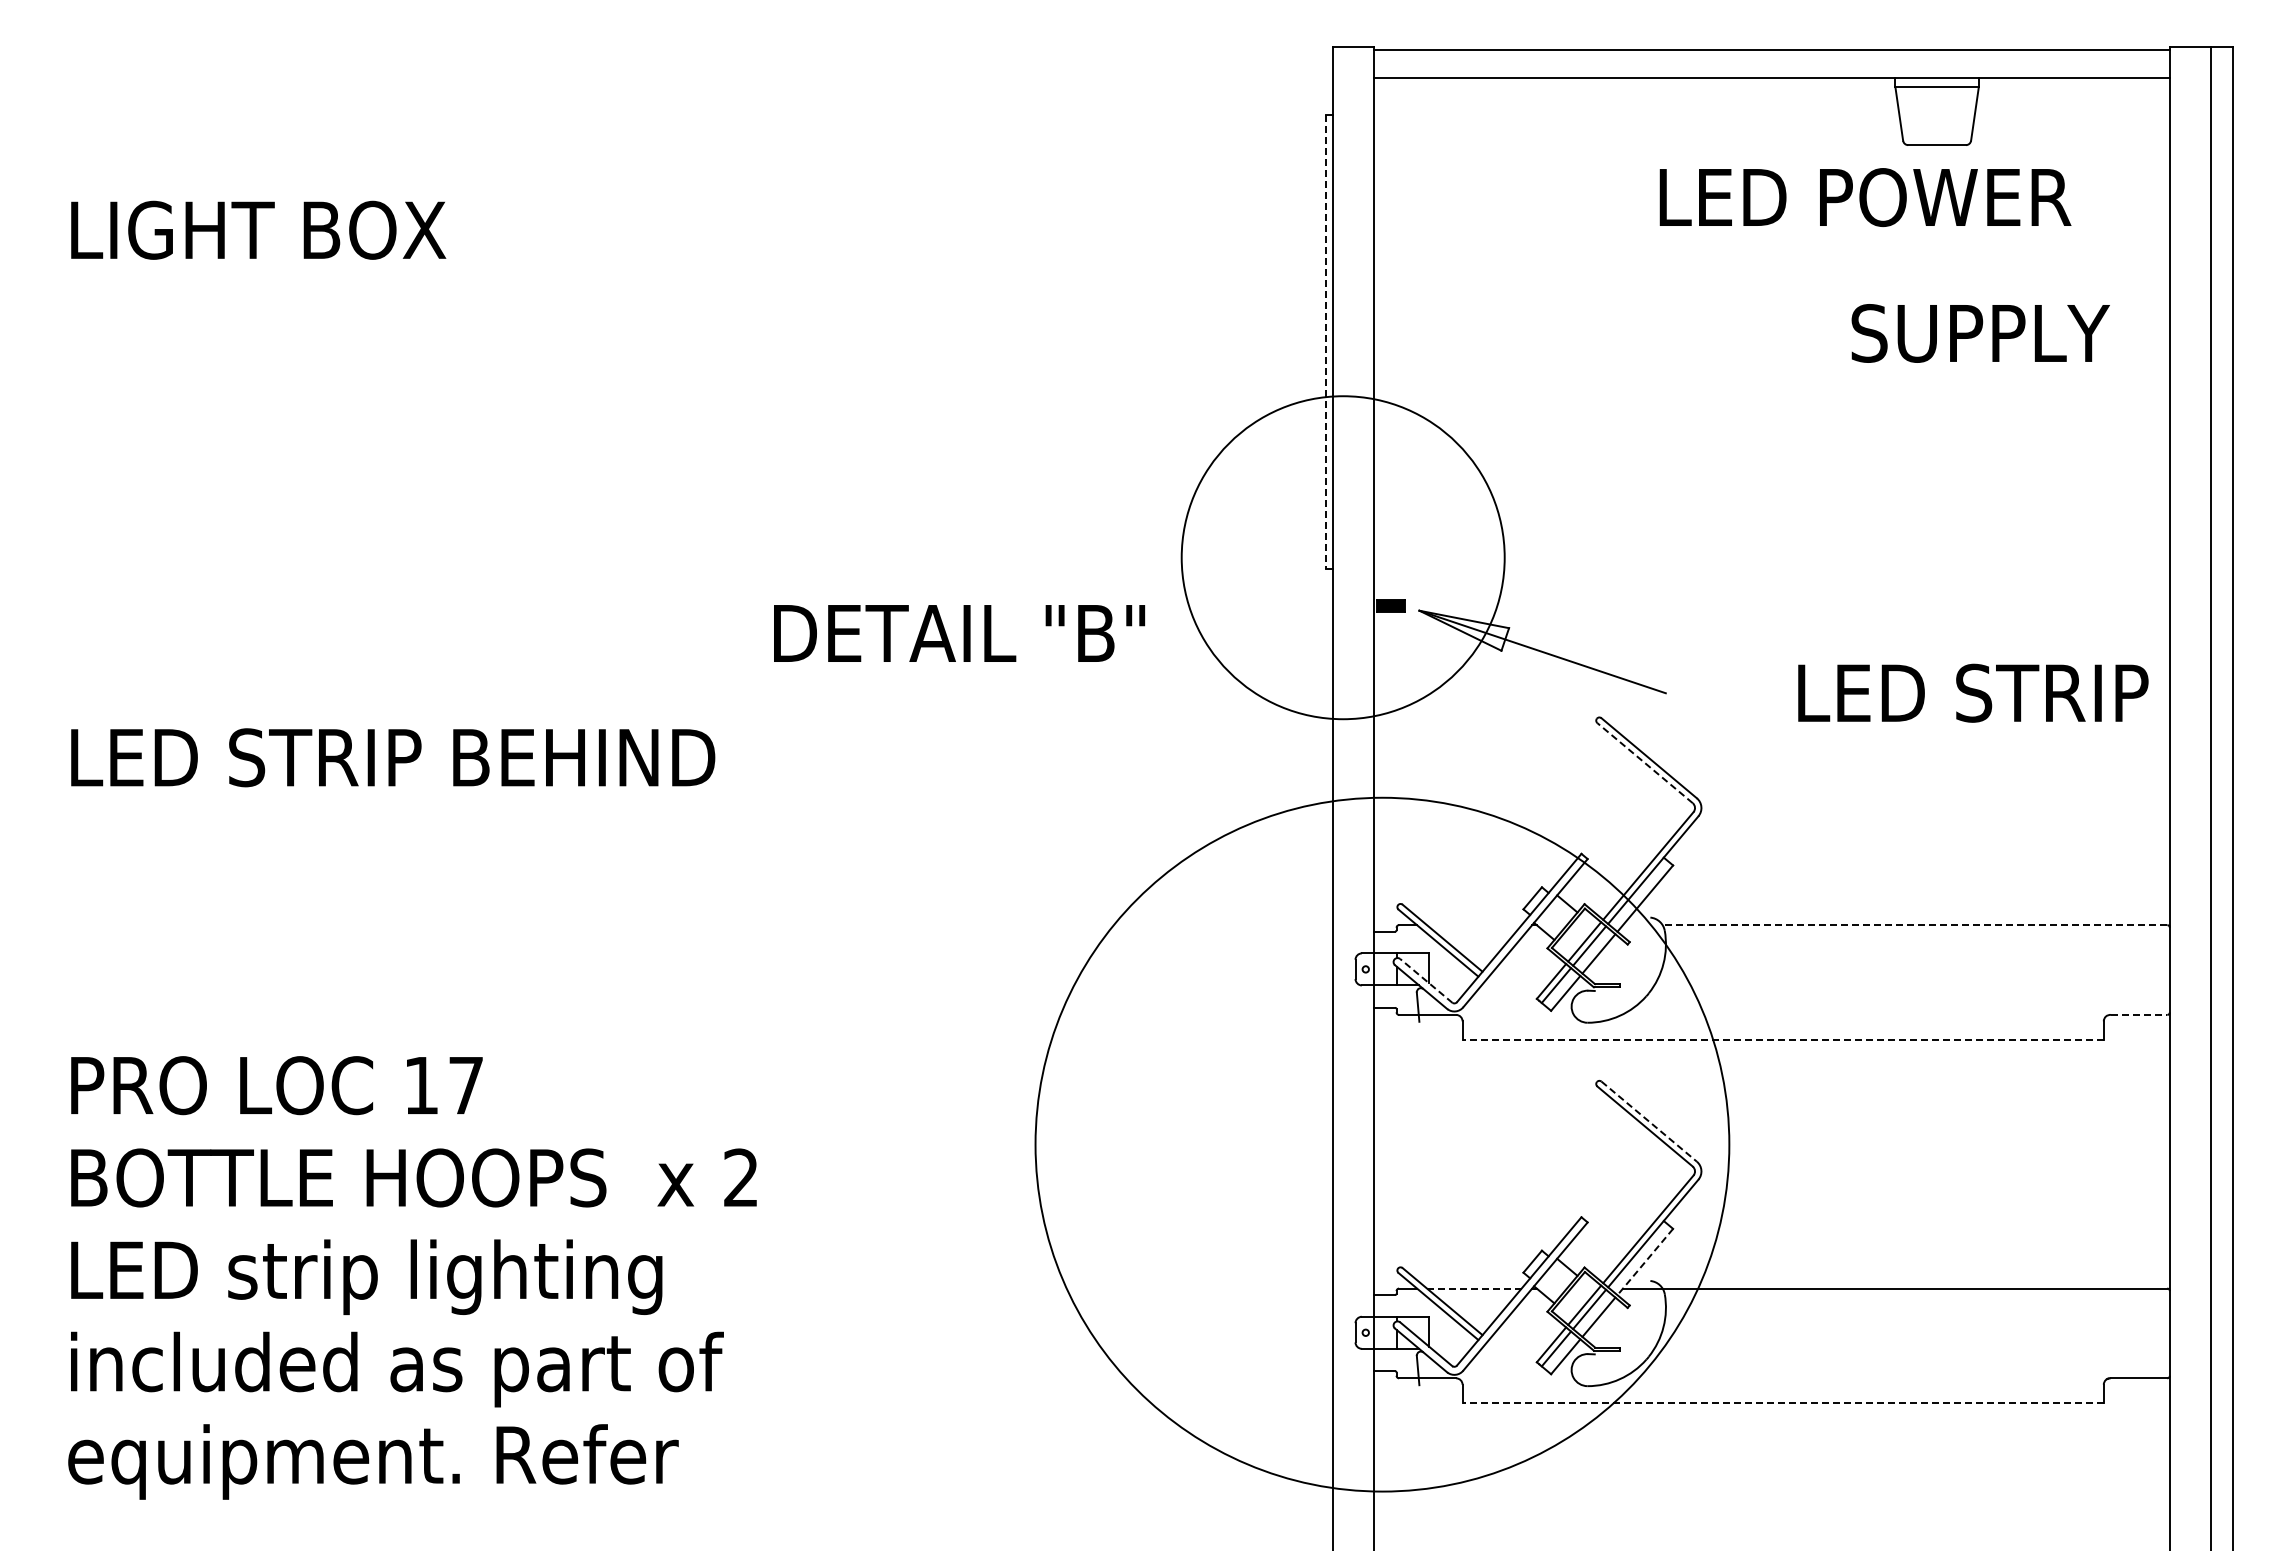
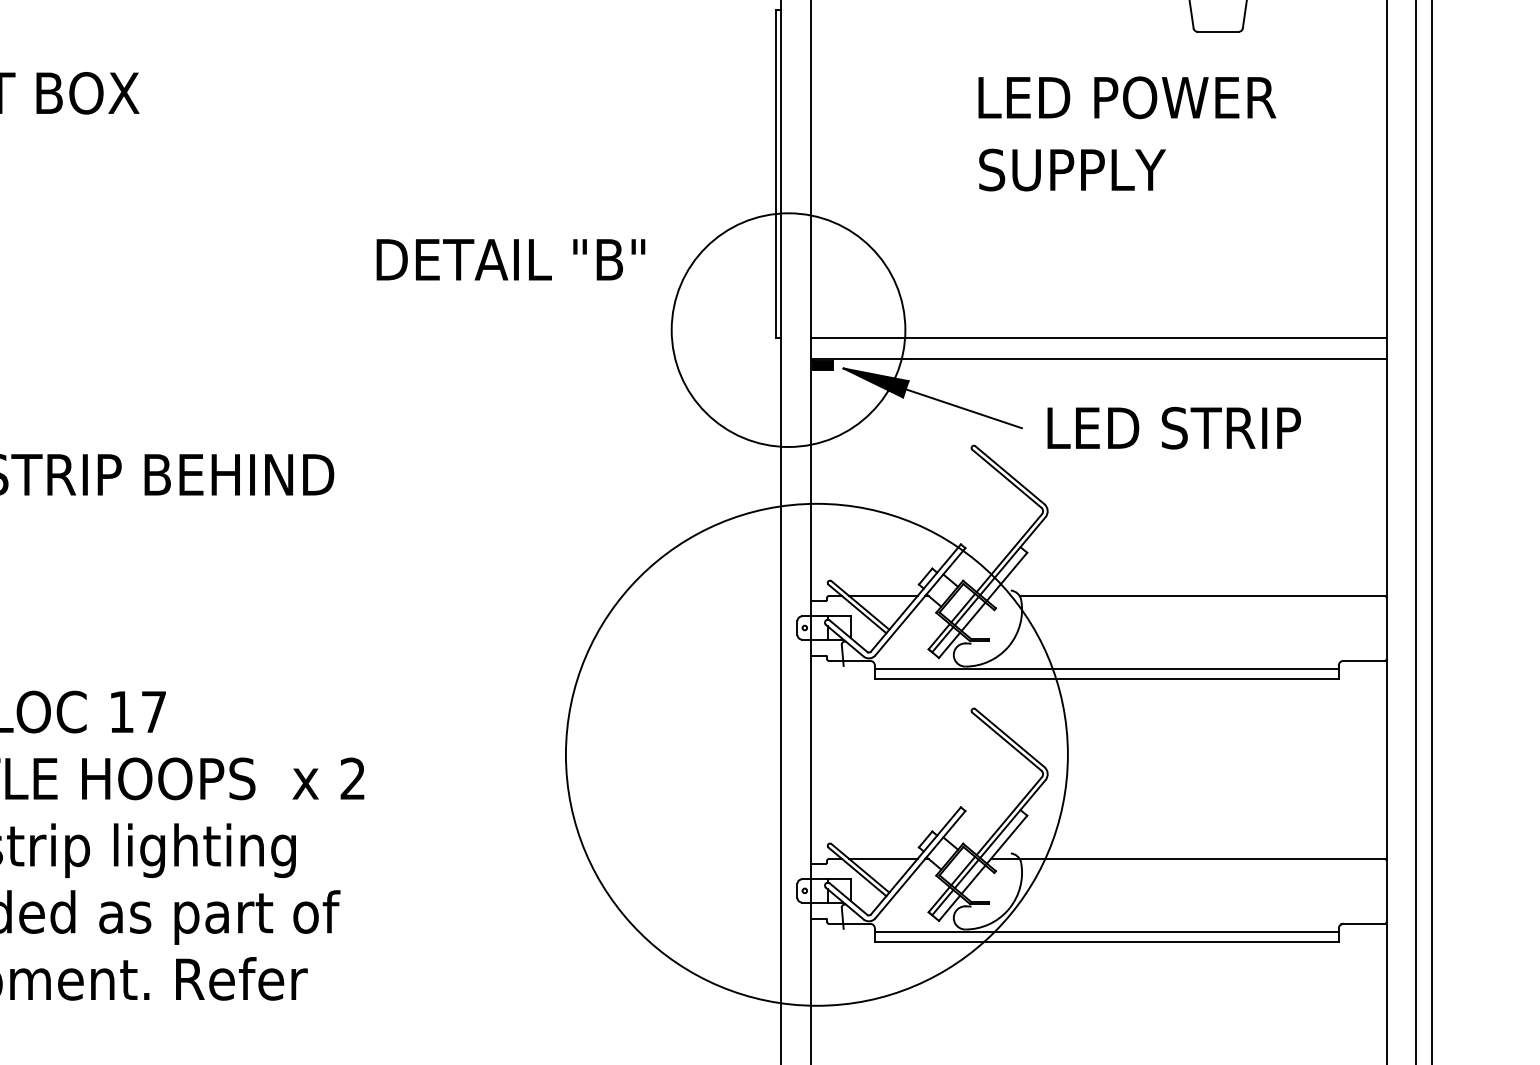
text: (1865, 197) -> (1127, 97), moved
text: (1980, 333) -> (1072, 170), moved
line: (1325, 341) -> (775, 173), dashed -> solid
line: (1771, 568) -> (1098, 337), added
line: (1771, 597) -> (1098, 358), added
fill: (1464, 630) -> (876, 382), added
text: (959, 633) -> (510, 259), moved
text: (1973, 692) -> (1174, 427), moved
line: (1644, 762) -> (1006, 478), dashed -> solid
line: (1474, 925) -> (883, 596), added
line: (1914, 925) -> (1201, 596), dashed -> solid
line: (1426, 980) -> (848, 636), dashed -> solid
line: (2139, 1014) -> (1364, 660), dashed -> solid
line: (1782, 1026) -> (1106, 669), added
line: (1783, 1039) -> (1107, 678), dashed -> solid
line: (1649, 1121) -> (1010, 738), dashed -> solid
line: (1644, 1262) -> (1006, 840), dashed -> solid
line: (1473, 1288) -> (882, 858), dashed -> solid
line: (1782, 1389) -> (1106, 931), added
line: (1783, 1403) -> (1107, 942), dashed -> solid

